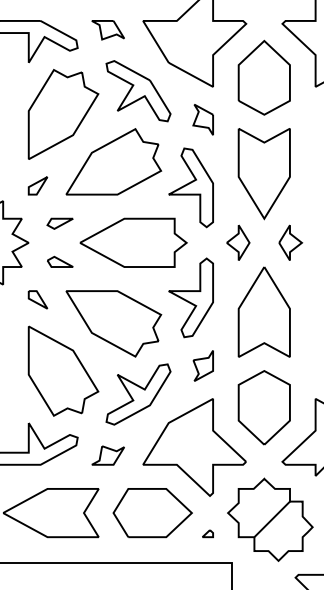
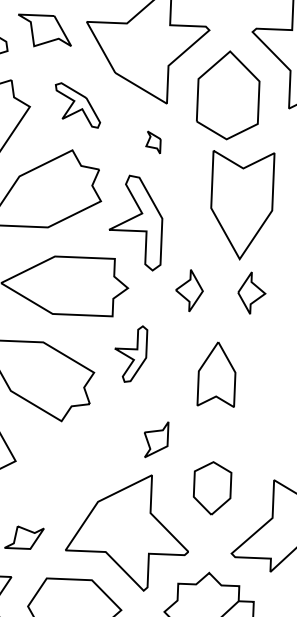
part: (107, 30) -> (43, 31), size x1.4
part: (138, 91) -> (77, 105), size x0.6
part: (202, 119) -> (152, 142), size x0.6
part: (263, 174) -> (240, 206), moved
part: (190, 297) -> (129, 353), size x0.6
part: (263, 311) -> (216, 373), size x0.6
part: (202, 365) -> (155, 439), moved
part: (138, 394) -> (63, 466), removed
part: (263, 407) -> (211, 487), size x0.6

